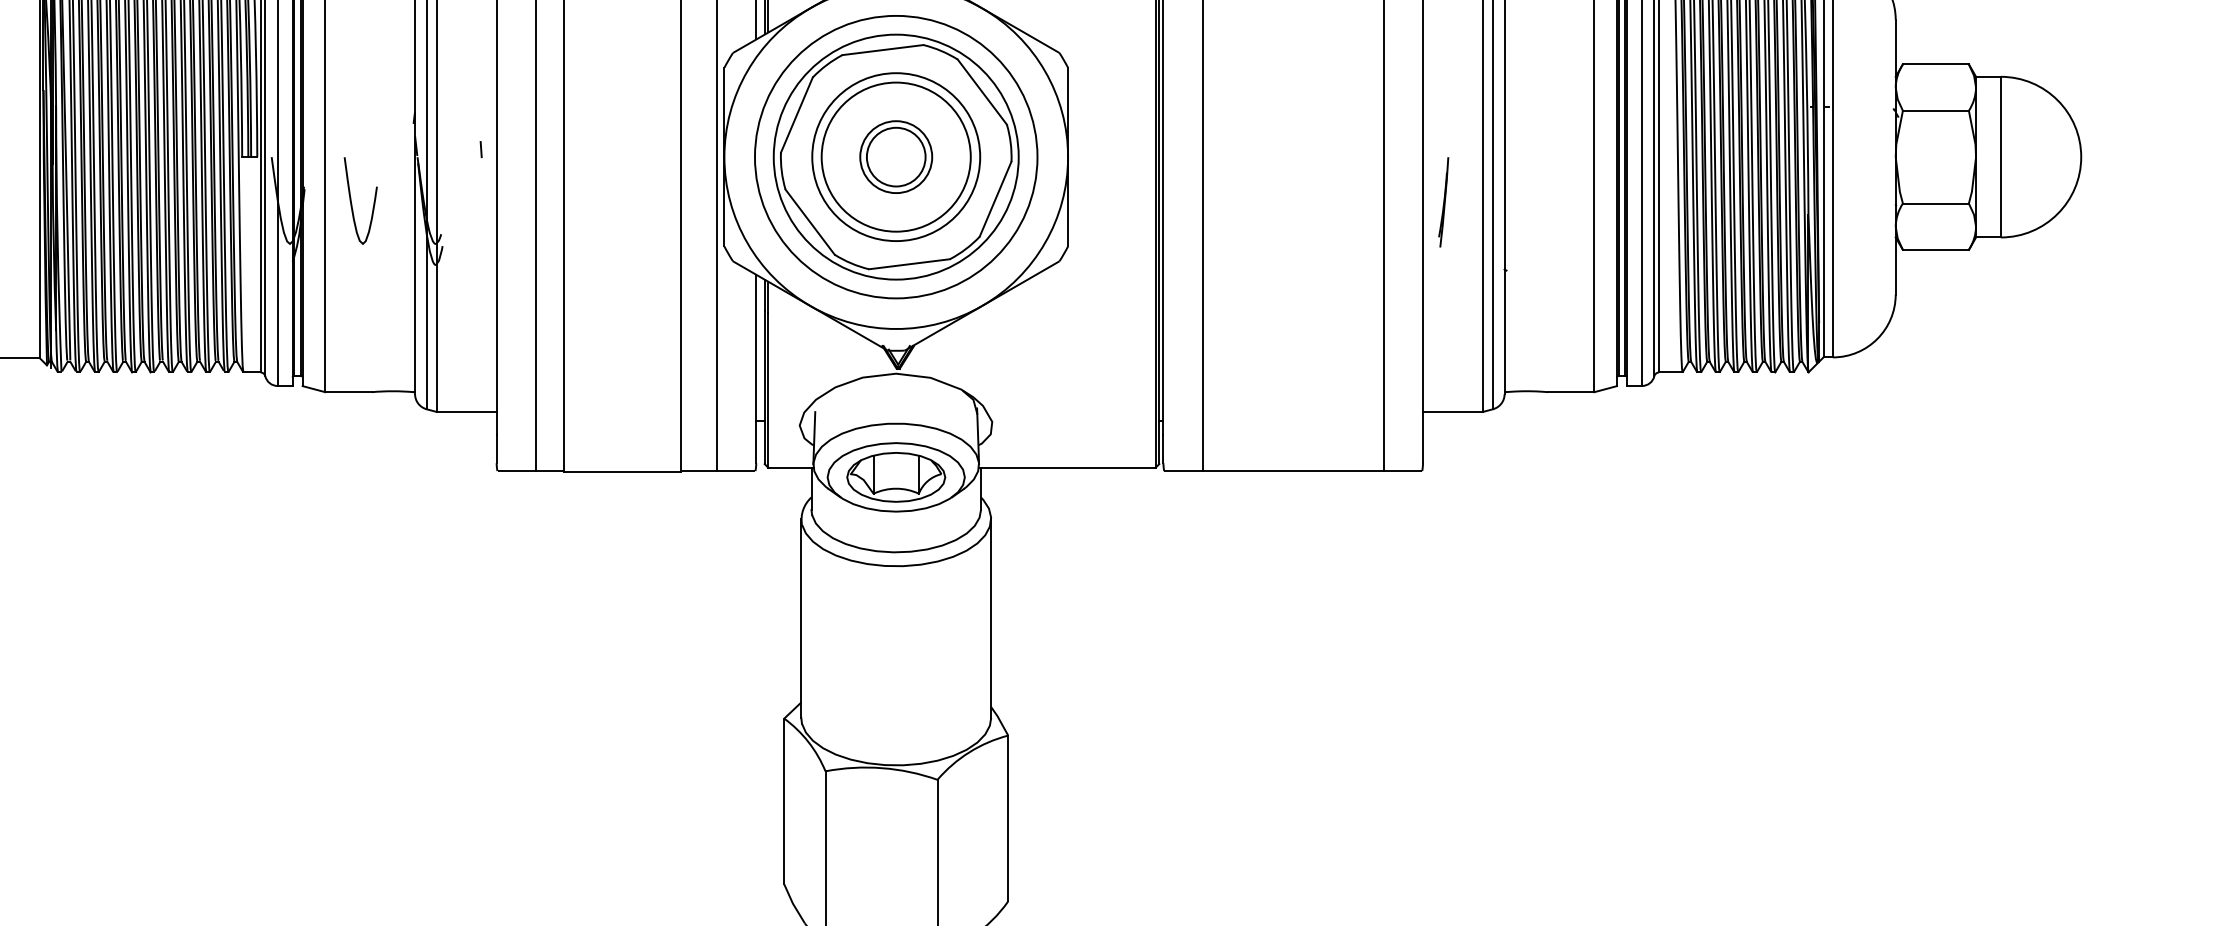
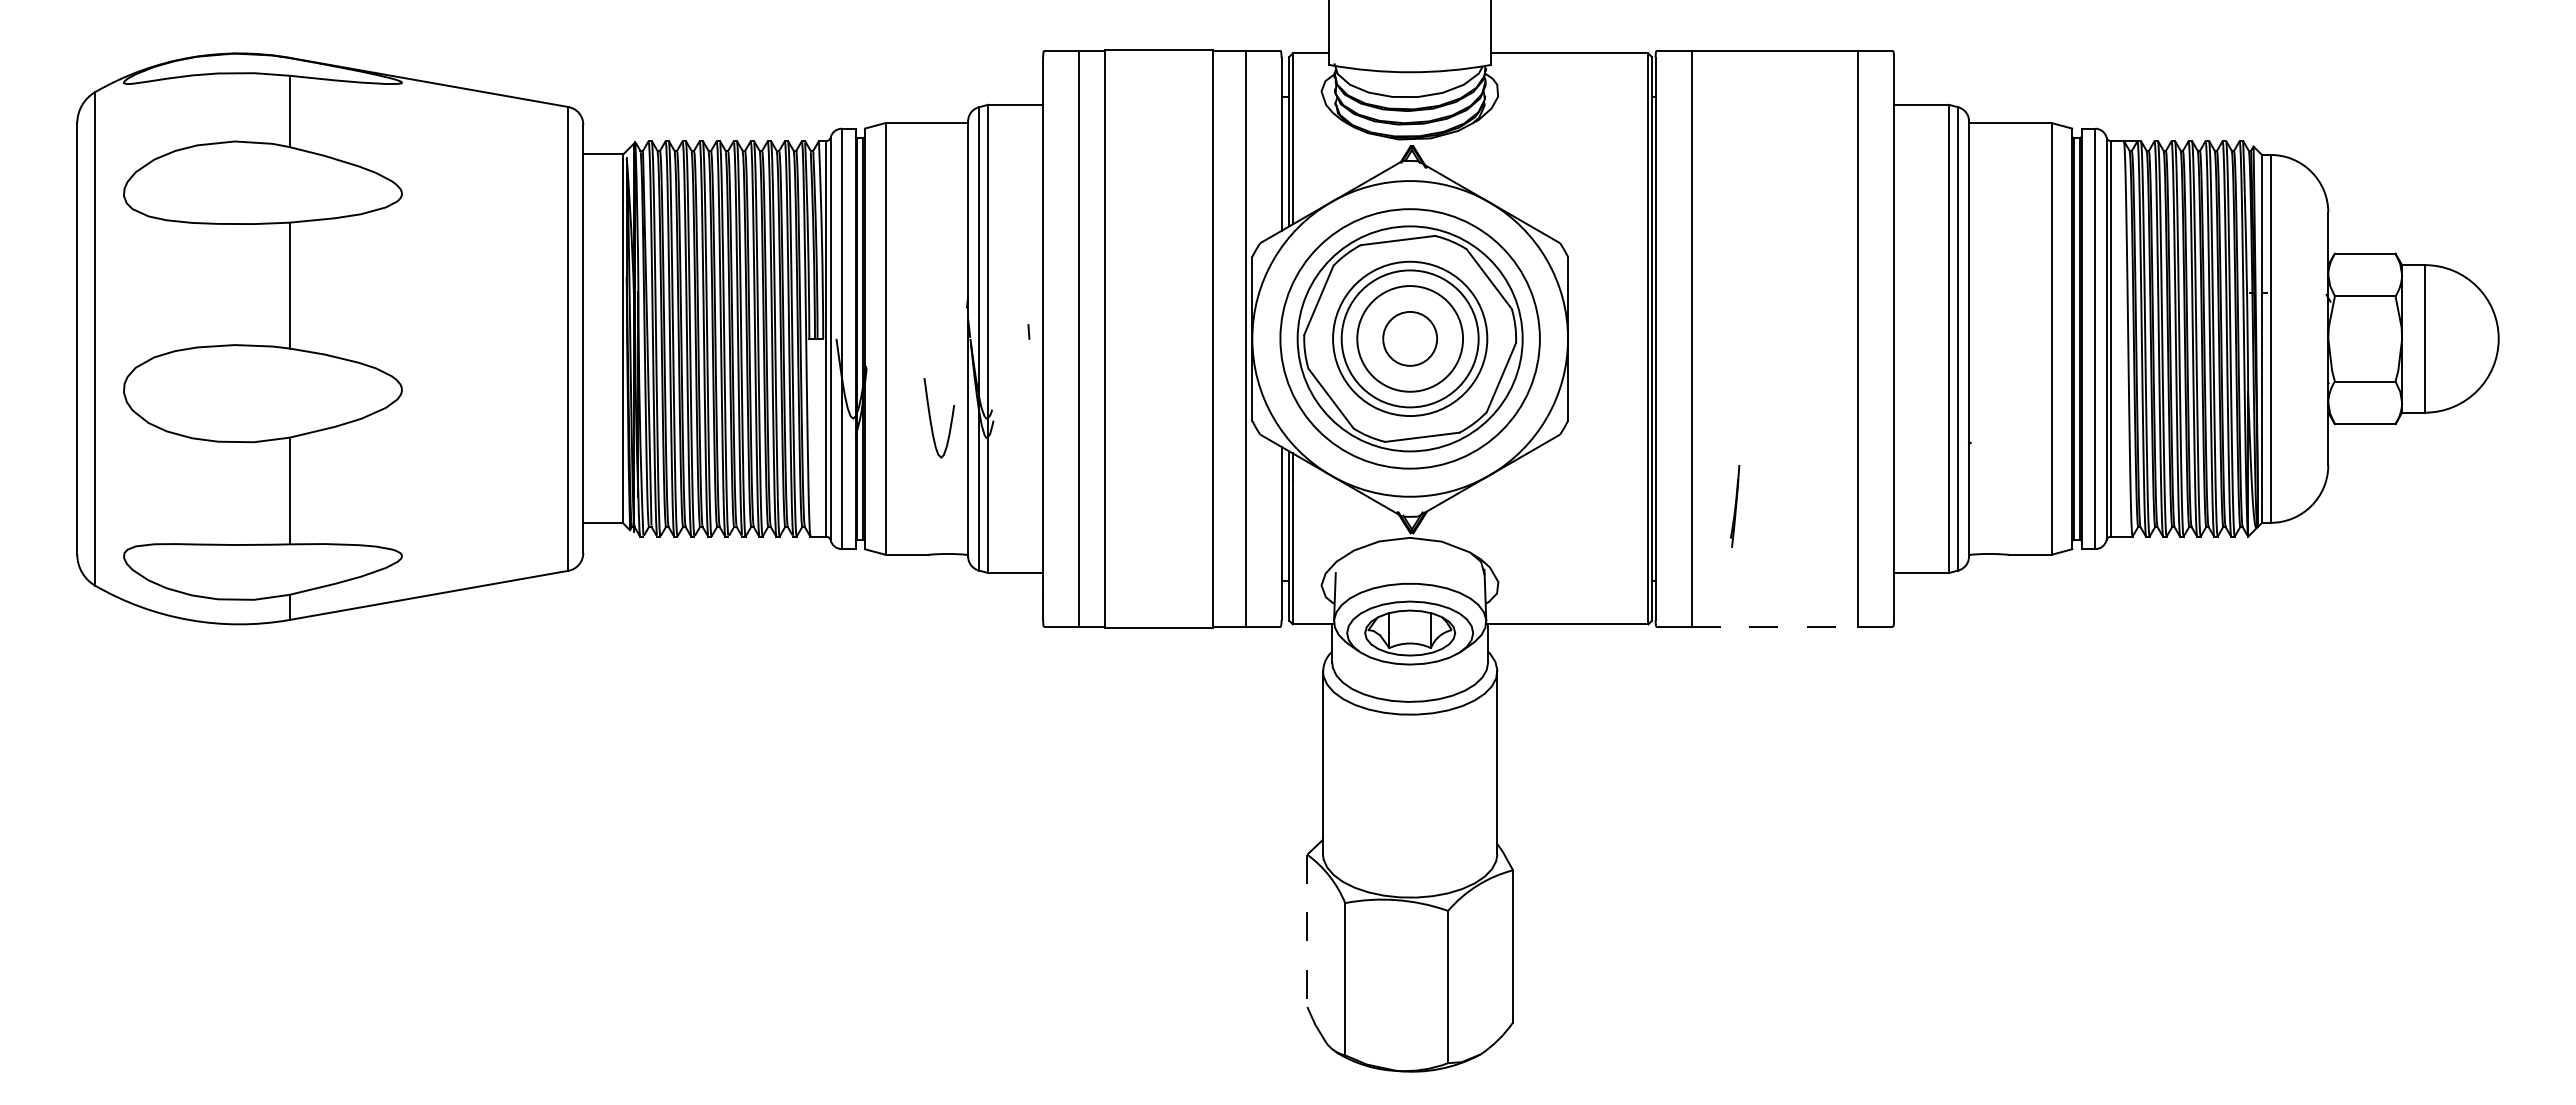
circle: (896, 156) -> (1410, 338), size x1.6
curve: (352, 201) -> (931, 418), moved
line: (1444, 202) -> (1735, 506), moved
line: (1293, 471) -> (1775, 627), solid -> dashed
line: (784, 802) -> (1307, 931), solid -> dashed

